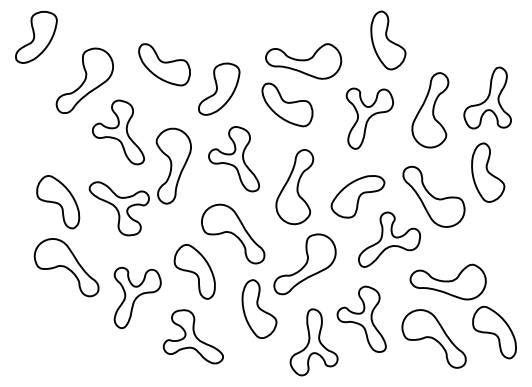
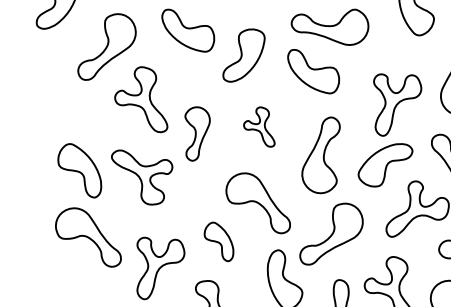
part: (369, 118) -> (397, 104), moved
part: (234, 159) -> (259, 127), size x0.6
part: (173, 165) -> (197, 133), size x0.7
part: (194, 271) -> (218, 241), size x0.7

